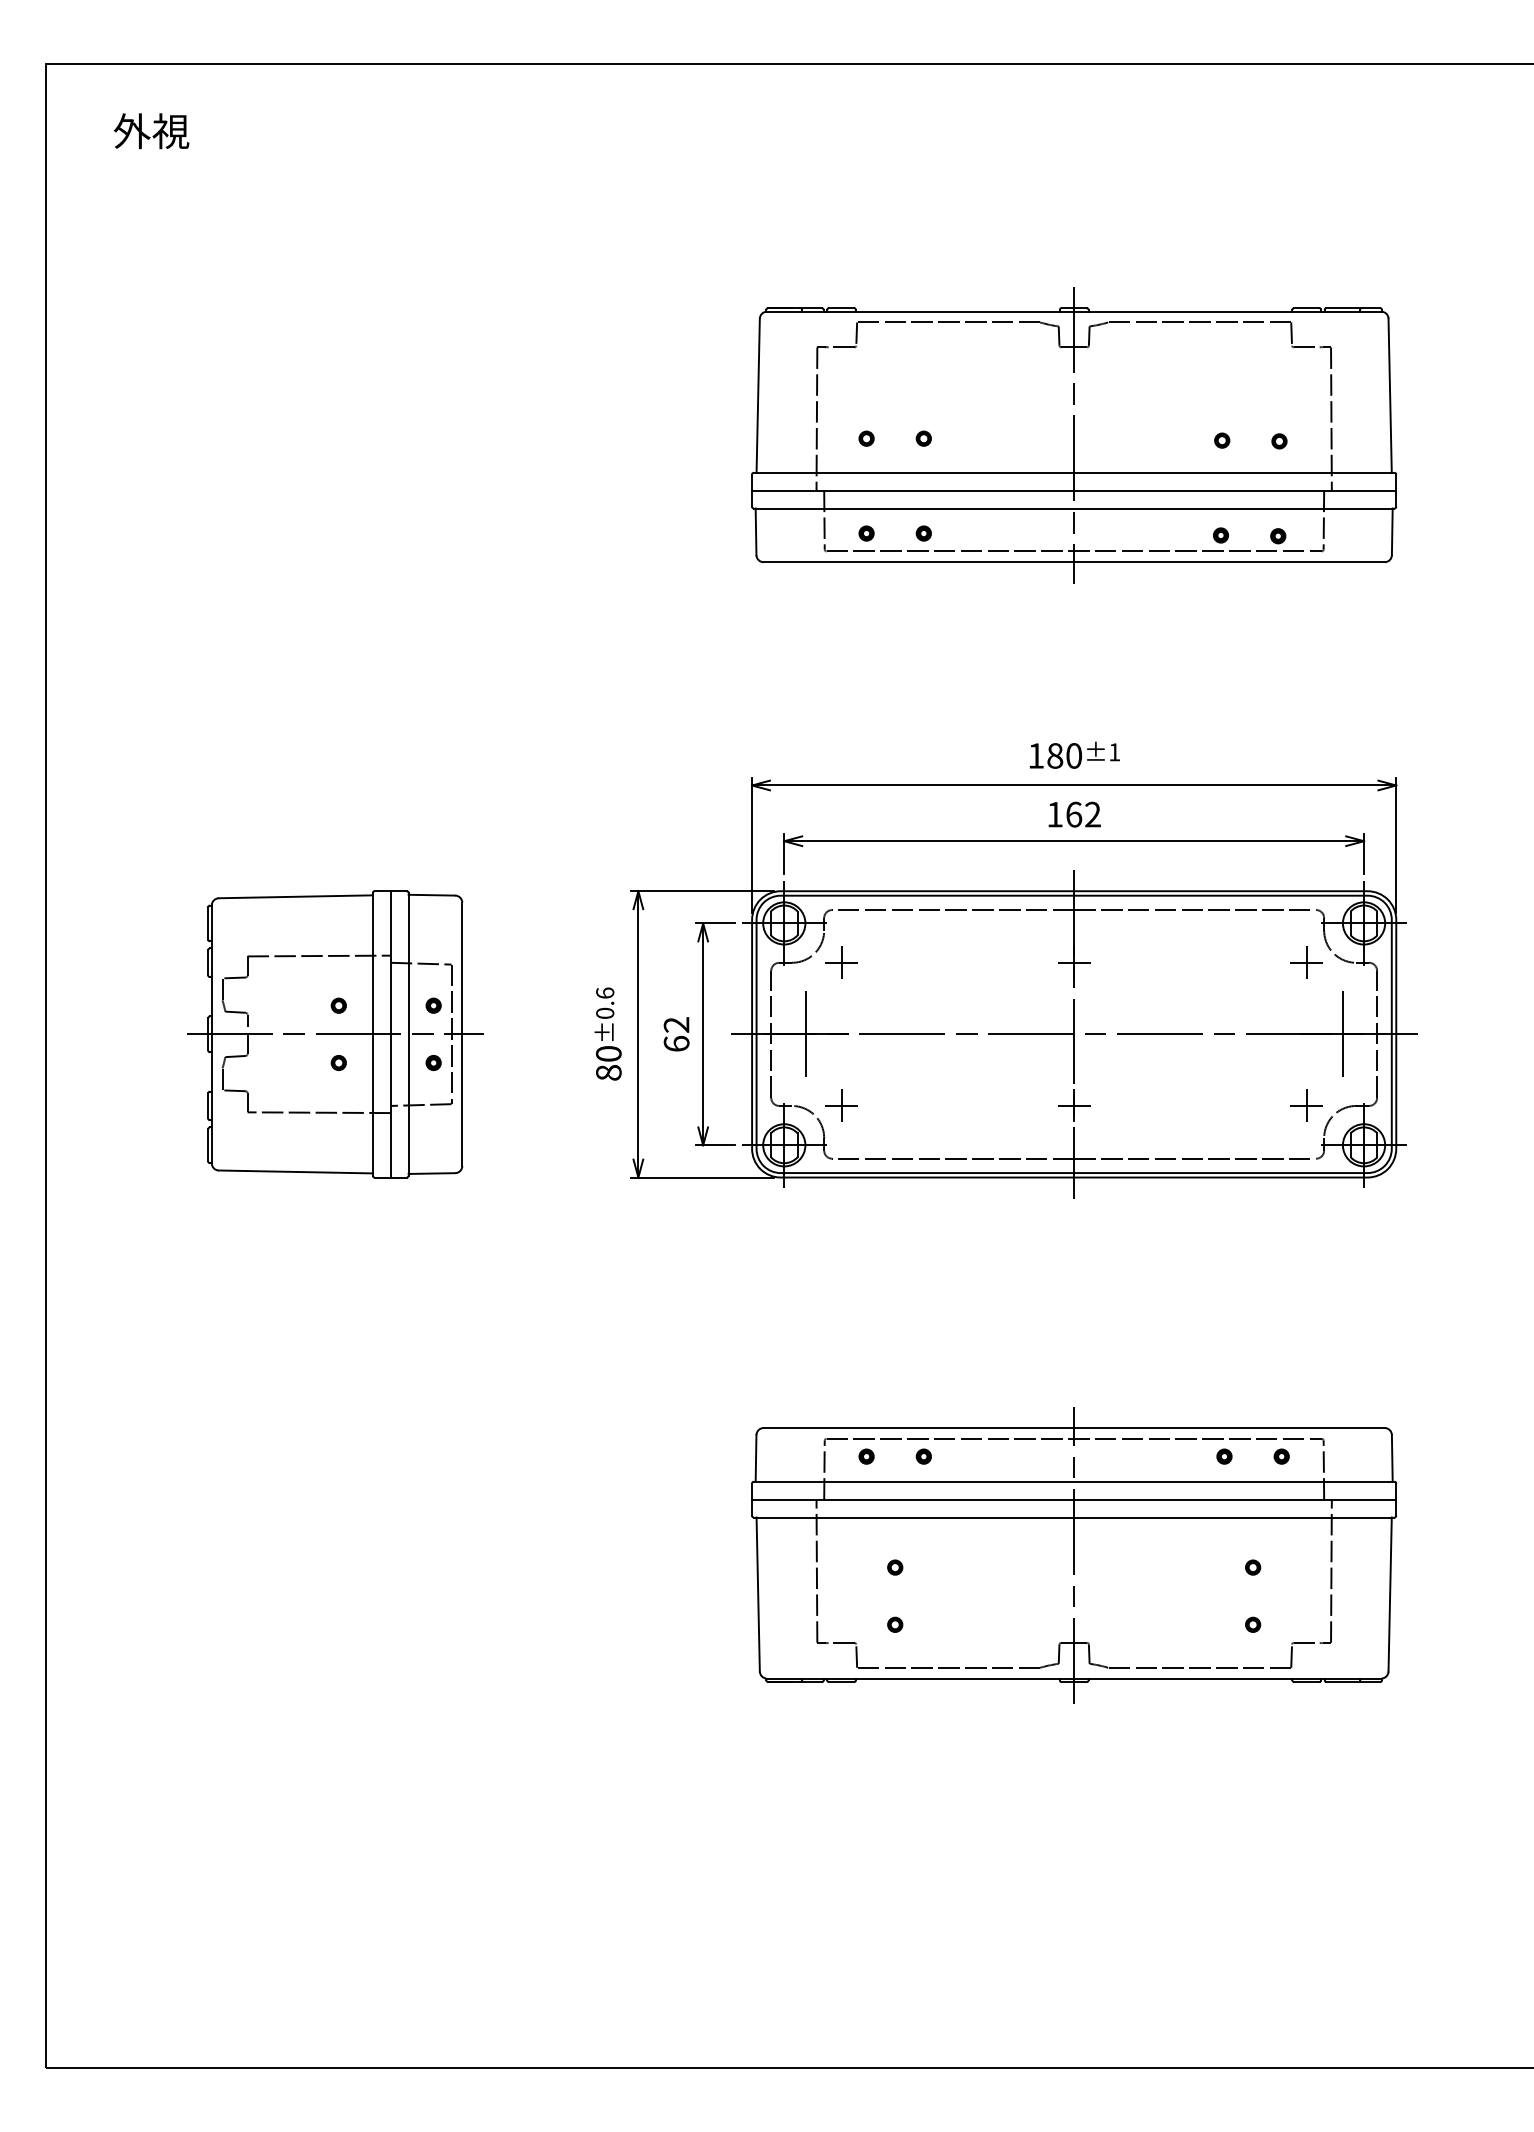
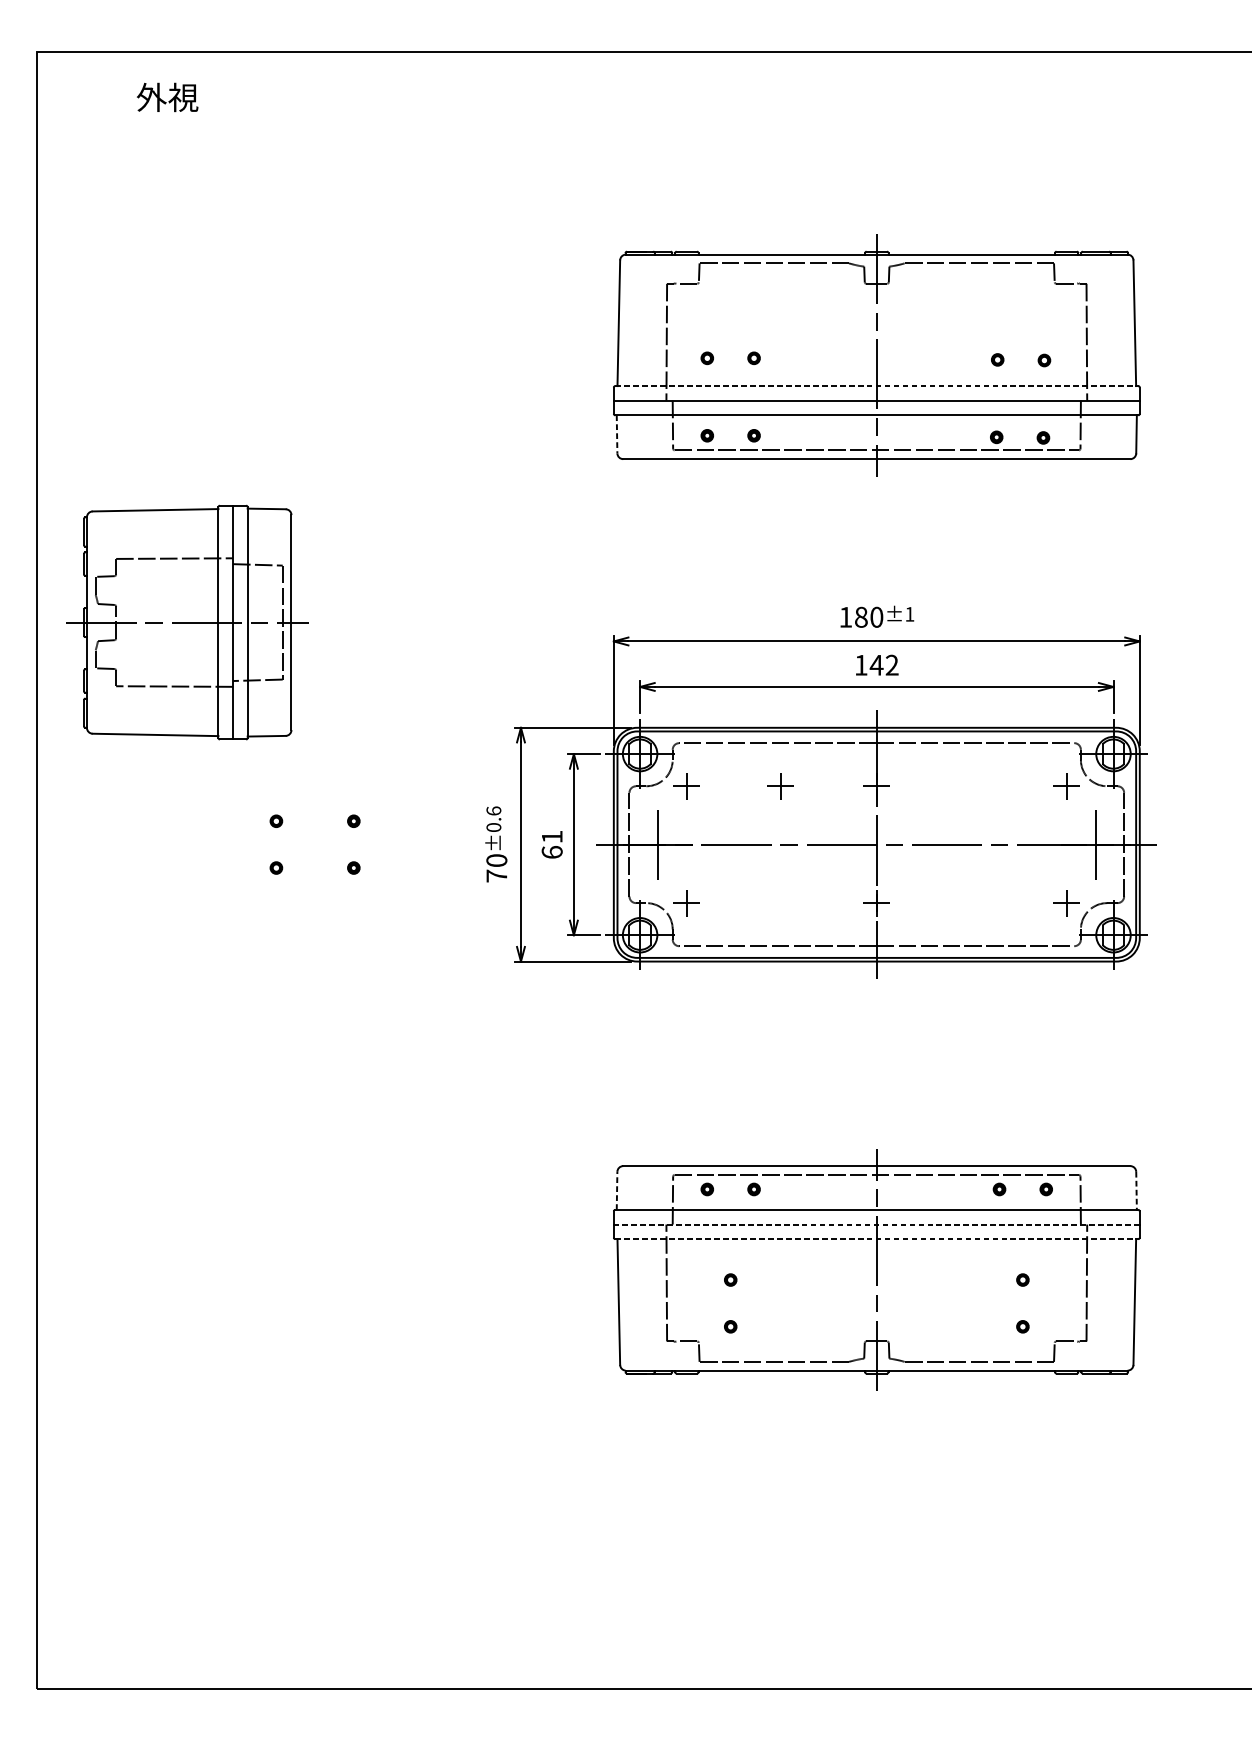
text: (151, 131) -> (167, 97), moved
line: (1072, 472) -> (875, 385), solid -> dashed
line: (756, 532) -> (617, 434), solid -> dashed
text: (1073, 814) -> (876, 665), 162 -> 142
part: (956, 962) -> (780, 785), added
text: (676, 1024) -> (552, 836), 62 -> 61
part: (335, 1034) -> (187, 622), moved
text: (608, 1072) -> (496, 875), 80 -> 70
line: (756, 1457) -> (617, 1190), solid -> dashed
line: (1392, 1458) -> (1136, 1190), solid -> dashed
line: (1073, 1499) -> (876, 1224), solid -> dashed
line: (1072, 1517) -> (875, 1239), solid -> dashed

